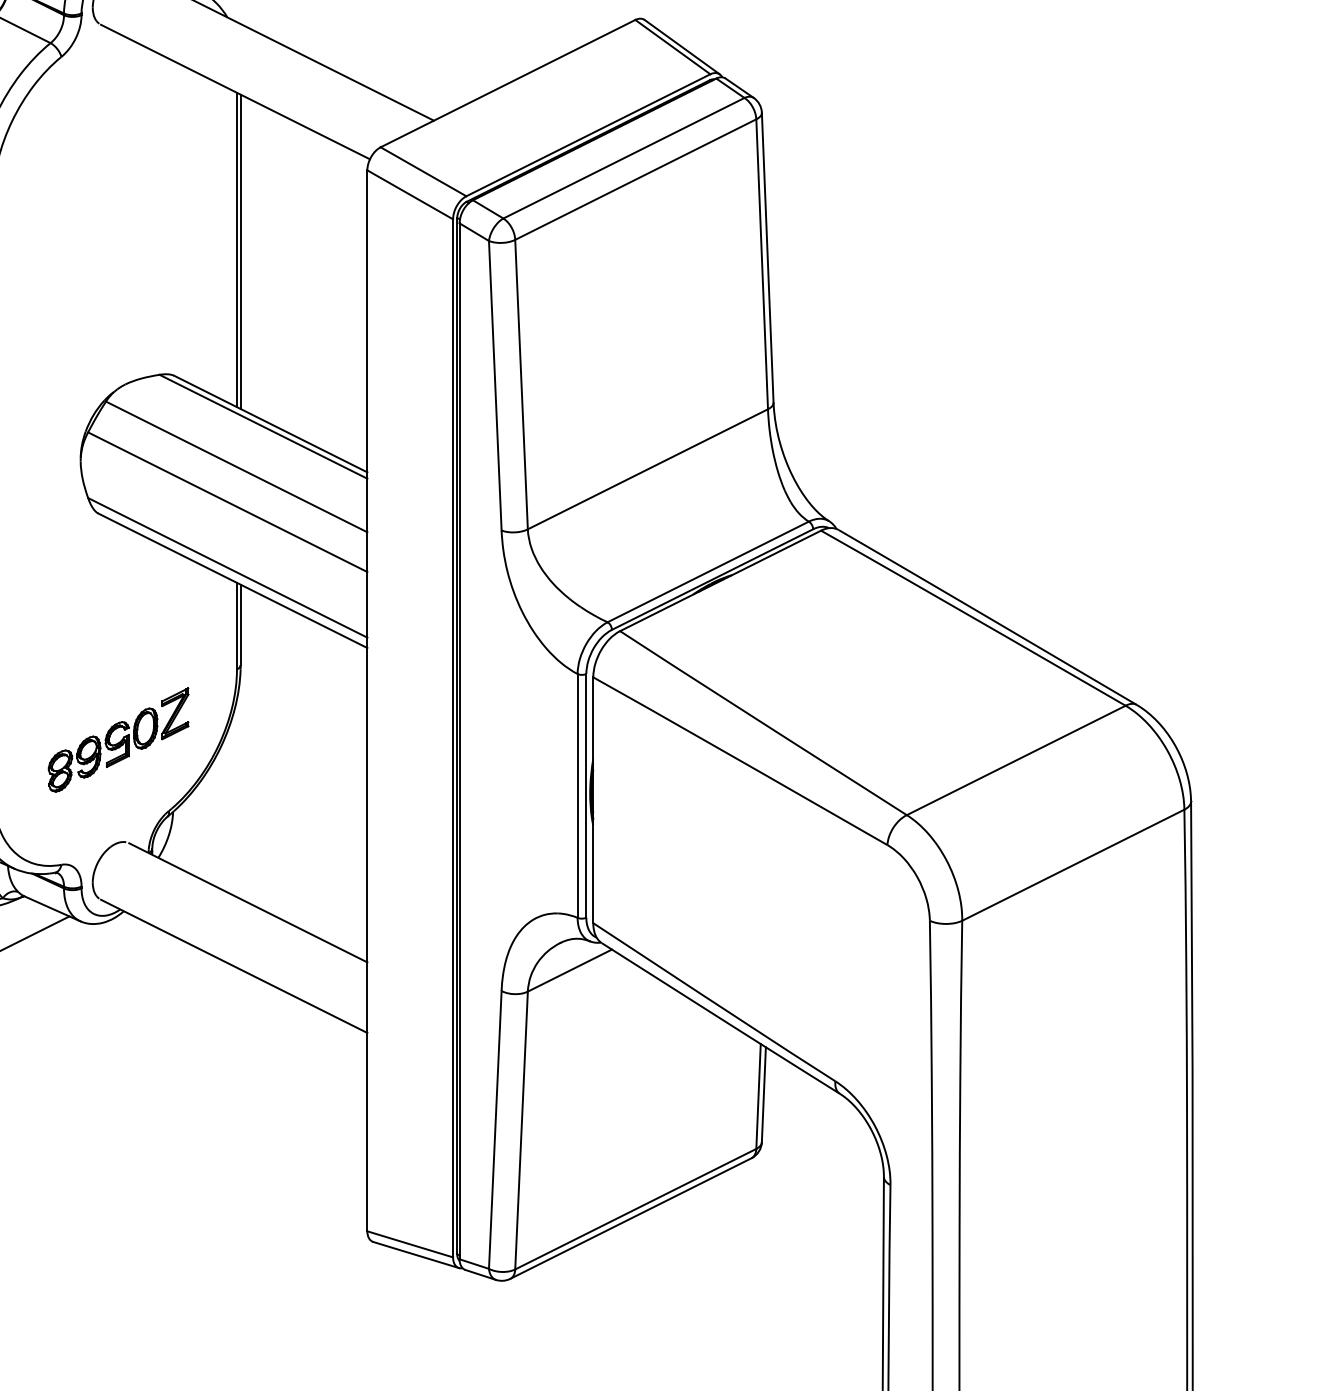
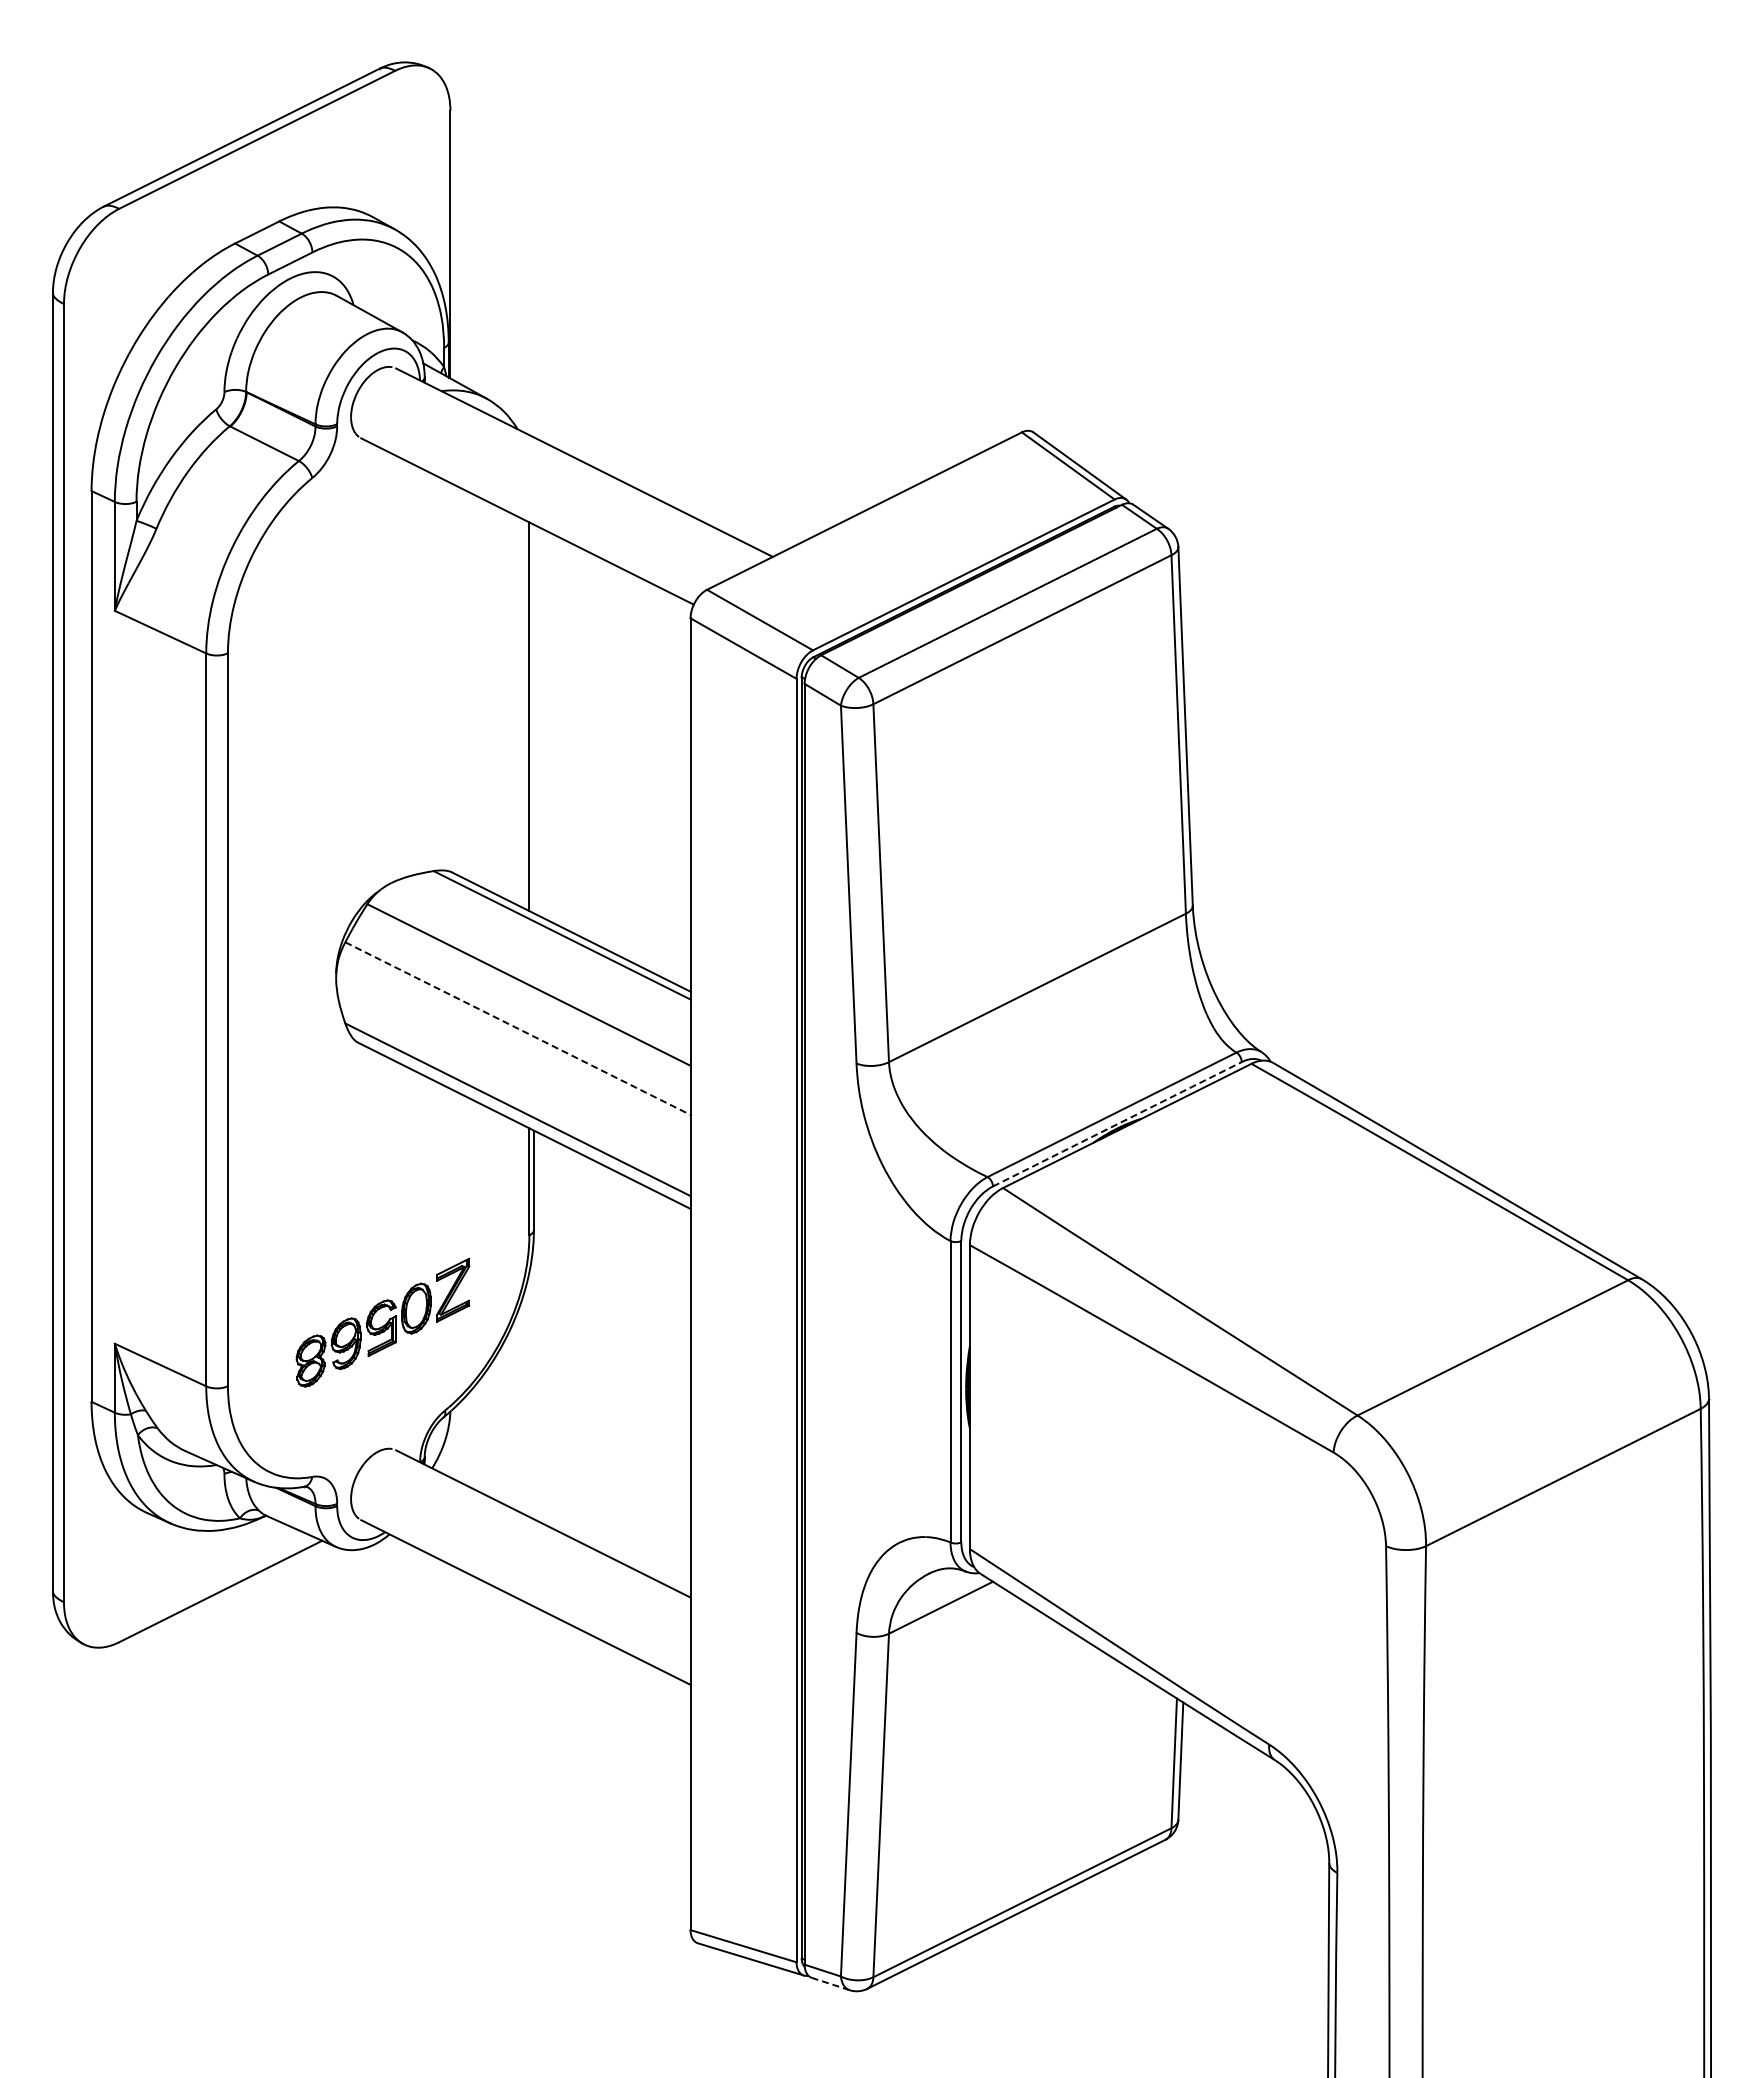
line: (240, 251) -> (533, 718), removed
line: (228, 502) -> (518, 1028), solid -> dashed
line: (712, 579) -> (1117, 1124), solid -> dashed
line: (480, 1275) -> (830, 1984), solid -> dashed

